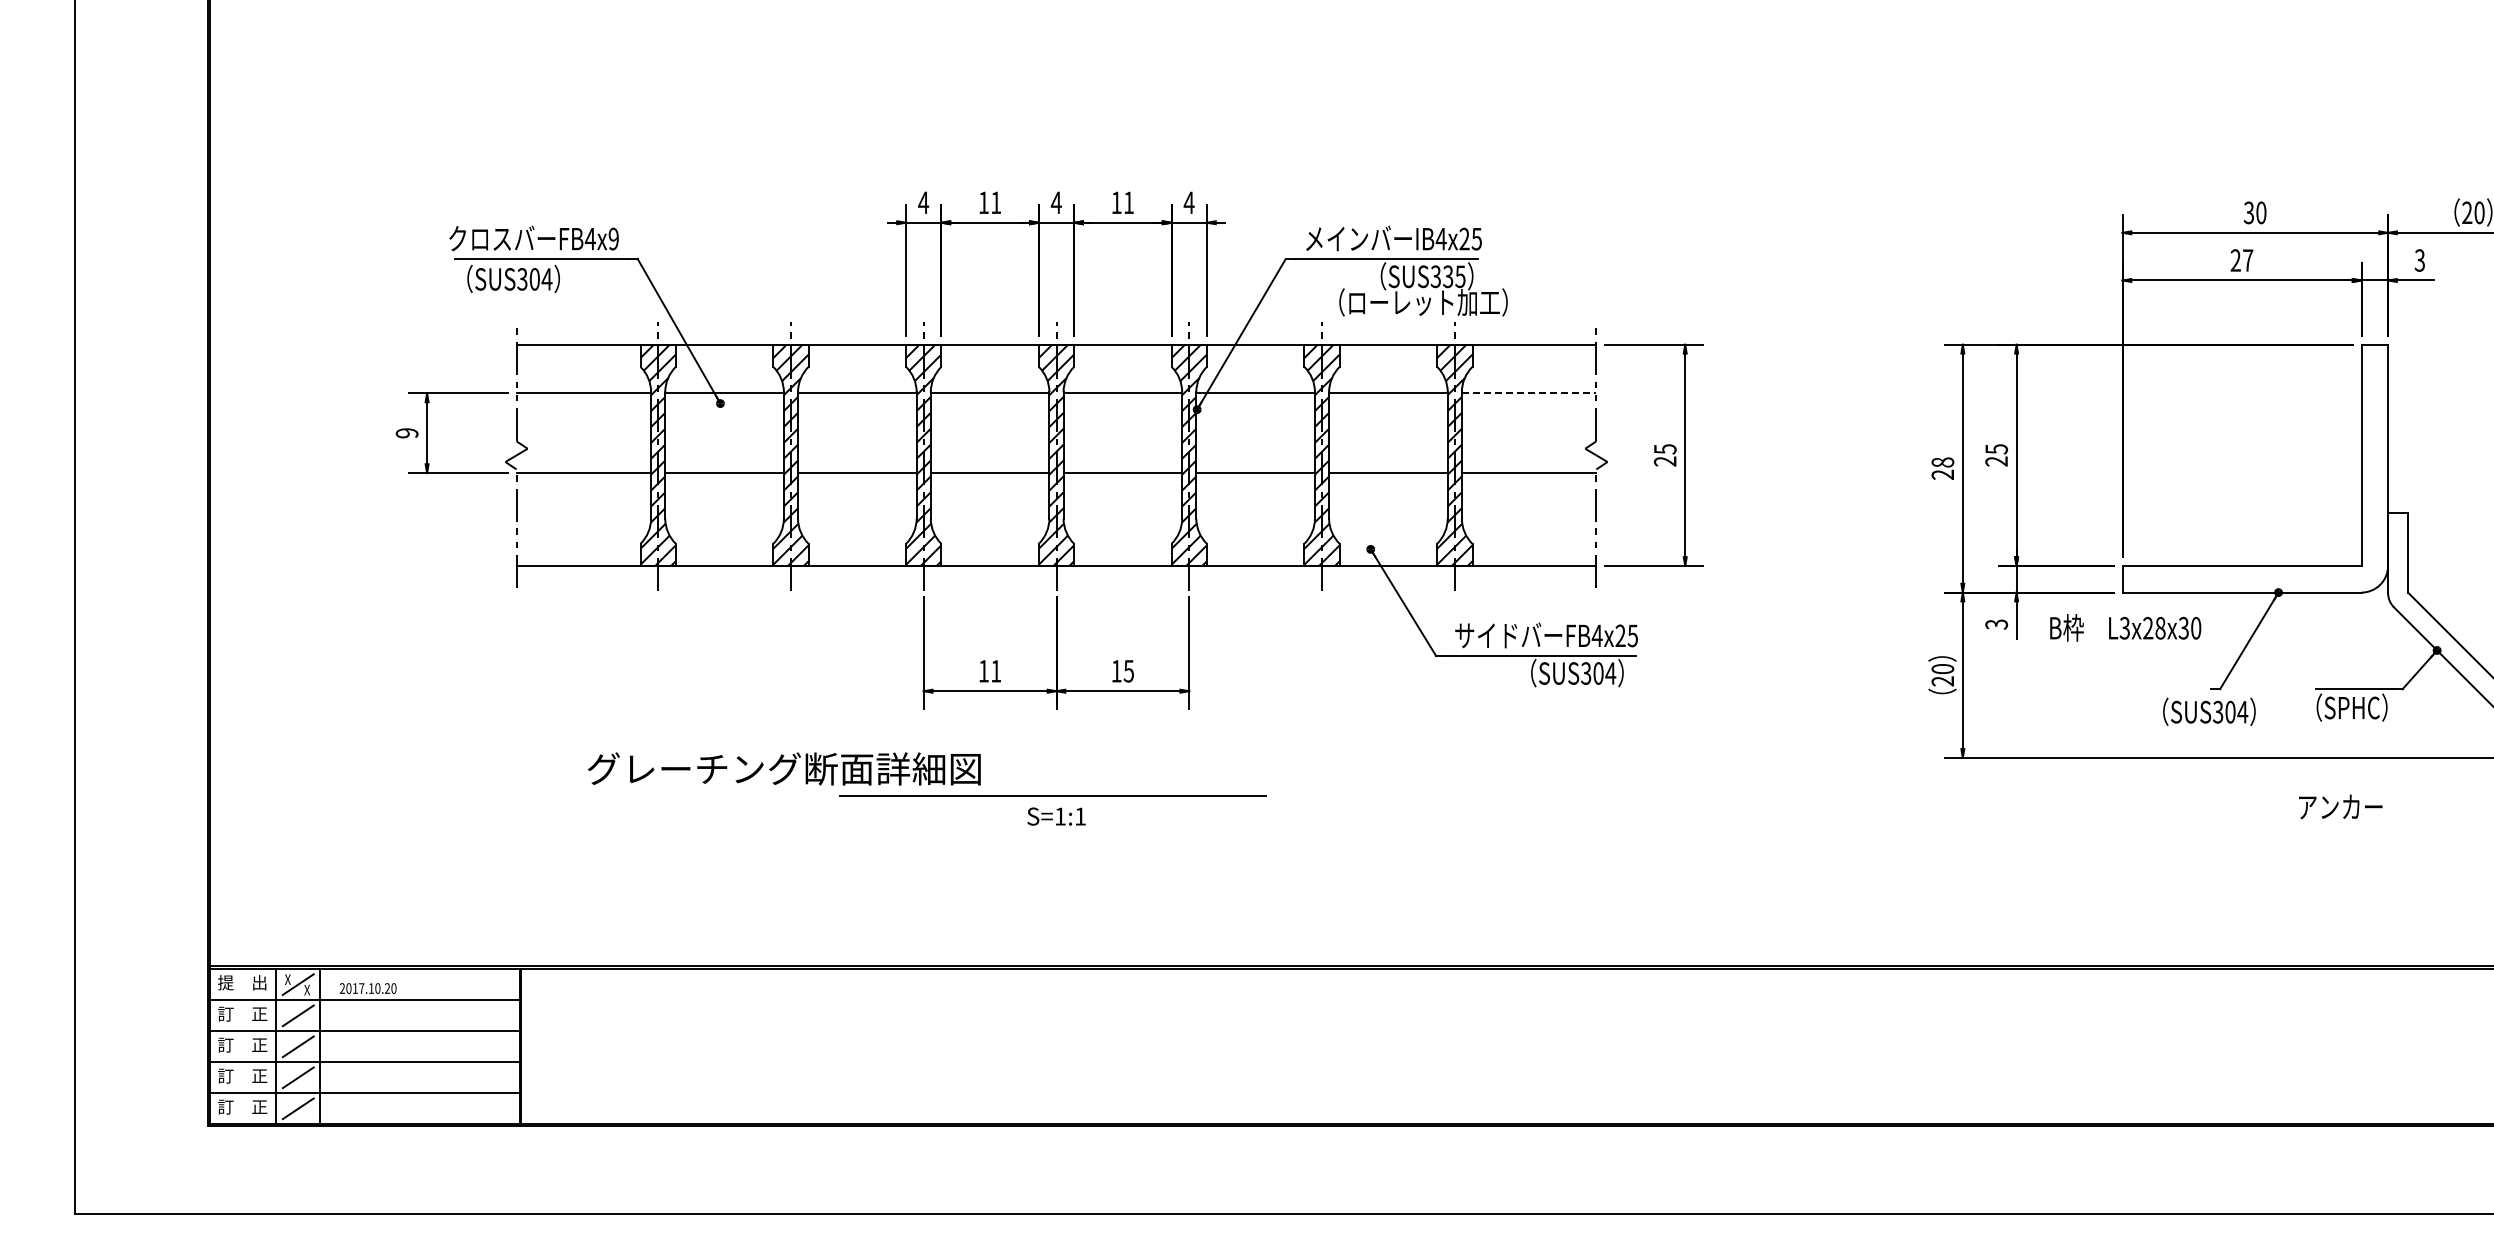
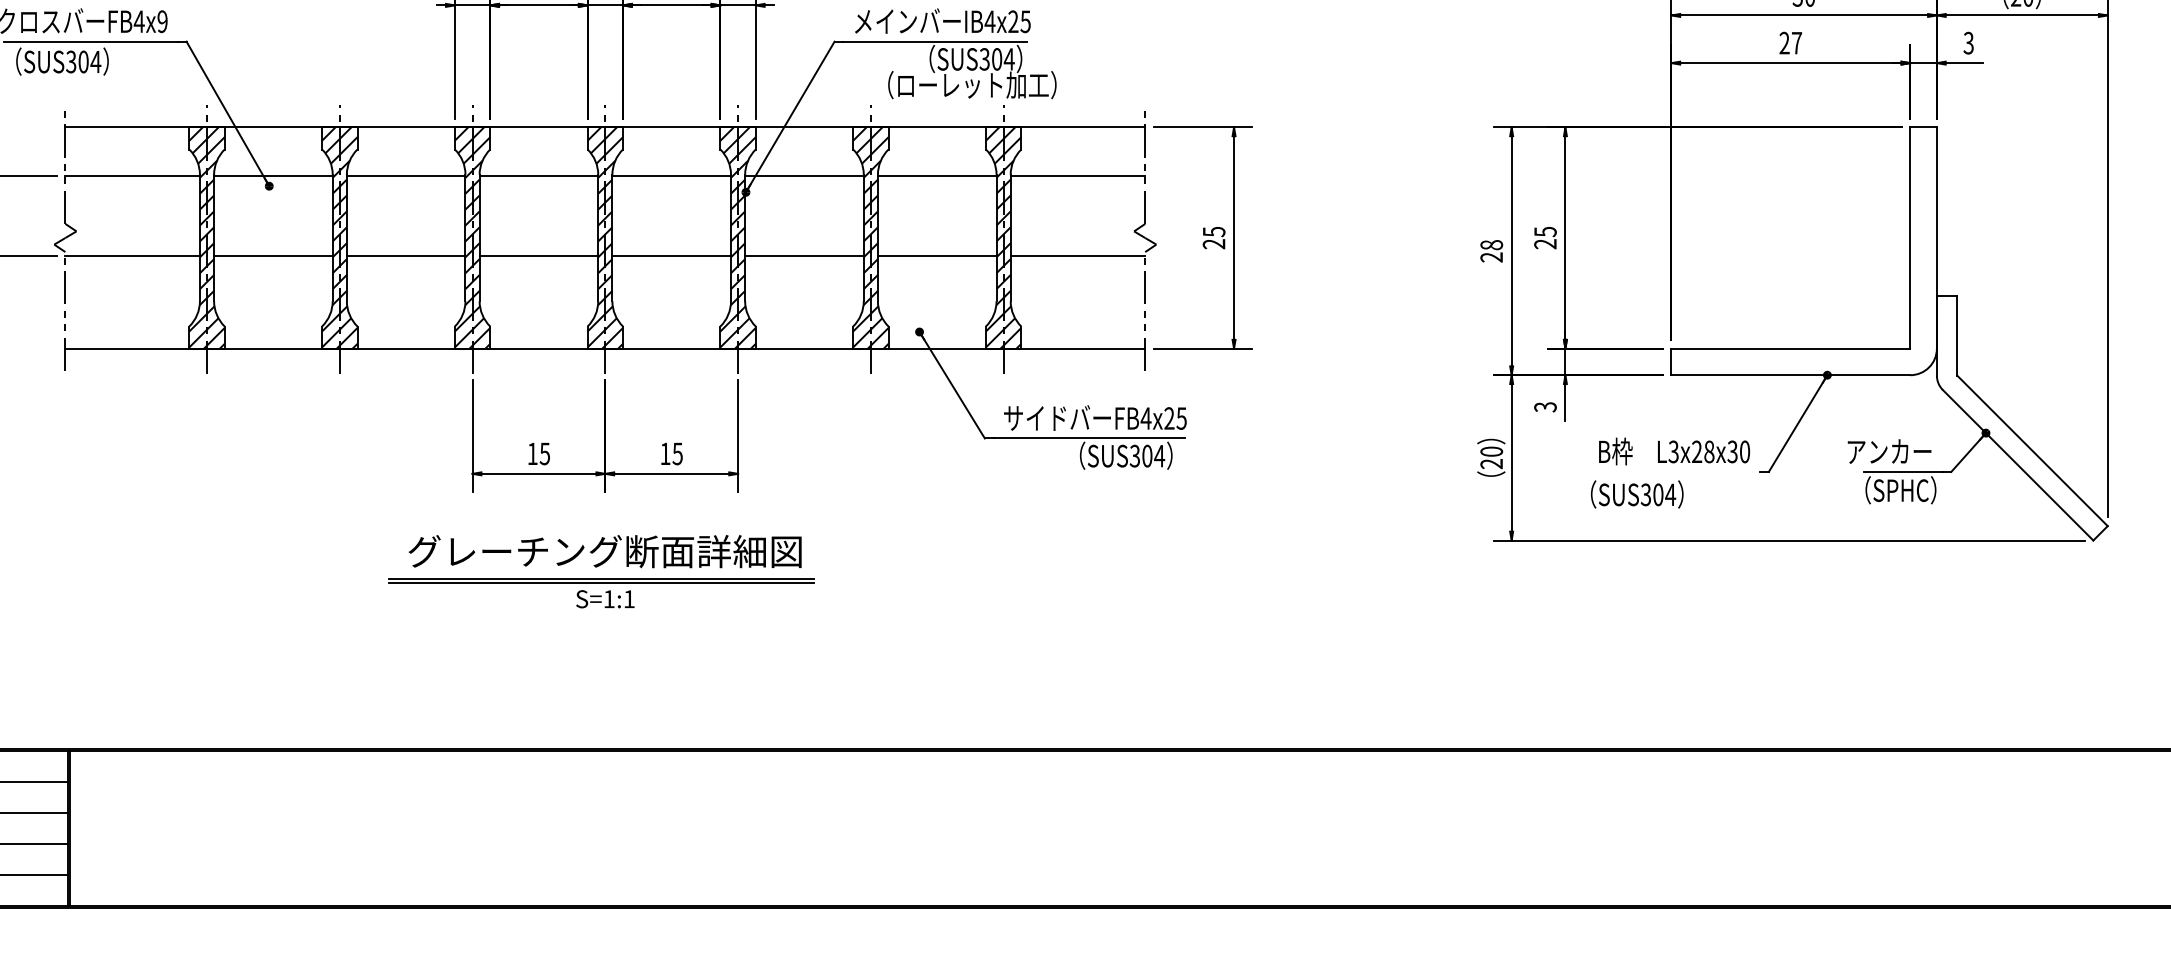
text: (1454, 276) -> (1003, 59), SUS335 -> SUS304
line: (1529, 393) -> (1078, 176), dashed -> solid
text: (2125, 627) -> (1674, 451), moved
text: (995, 671) -> (544, 454), 11 -> 15
text: (2209, 711) -> (1637, 494), moved
text: (783, 768) -> (604, 551), moved
line: (1052, 800) -> (601, 583), added
text: (2340, 806) -> (1889, 451), moved

